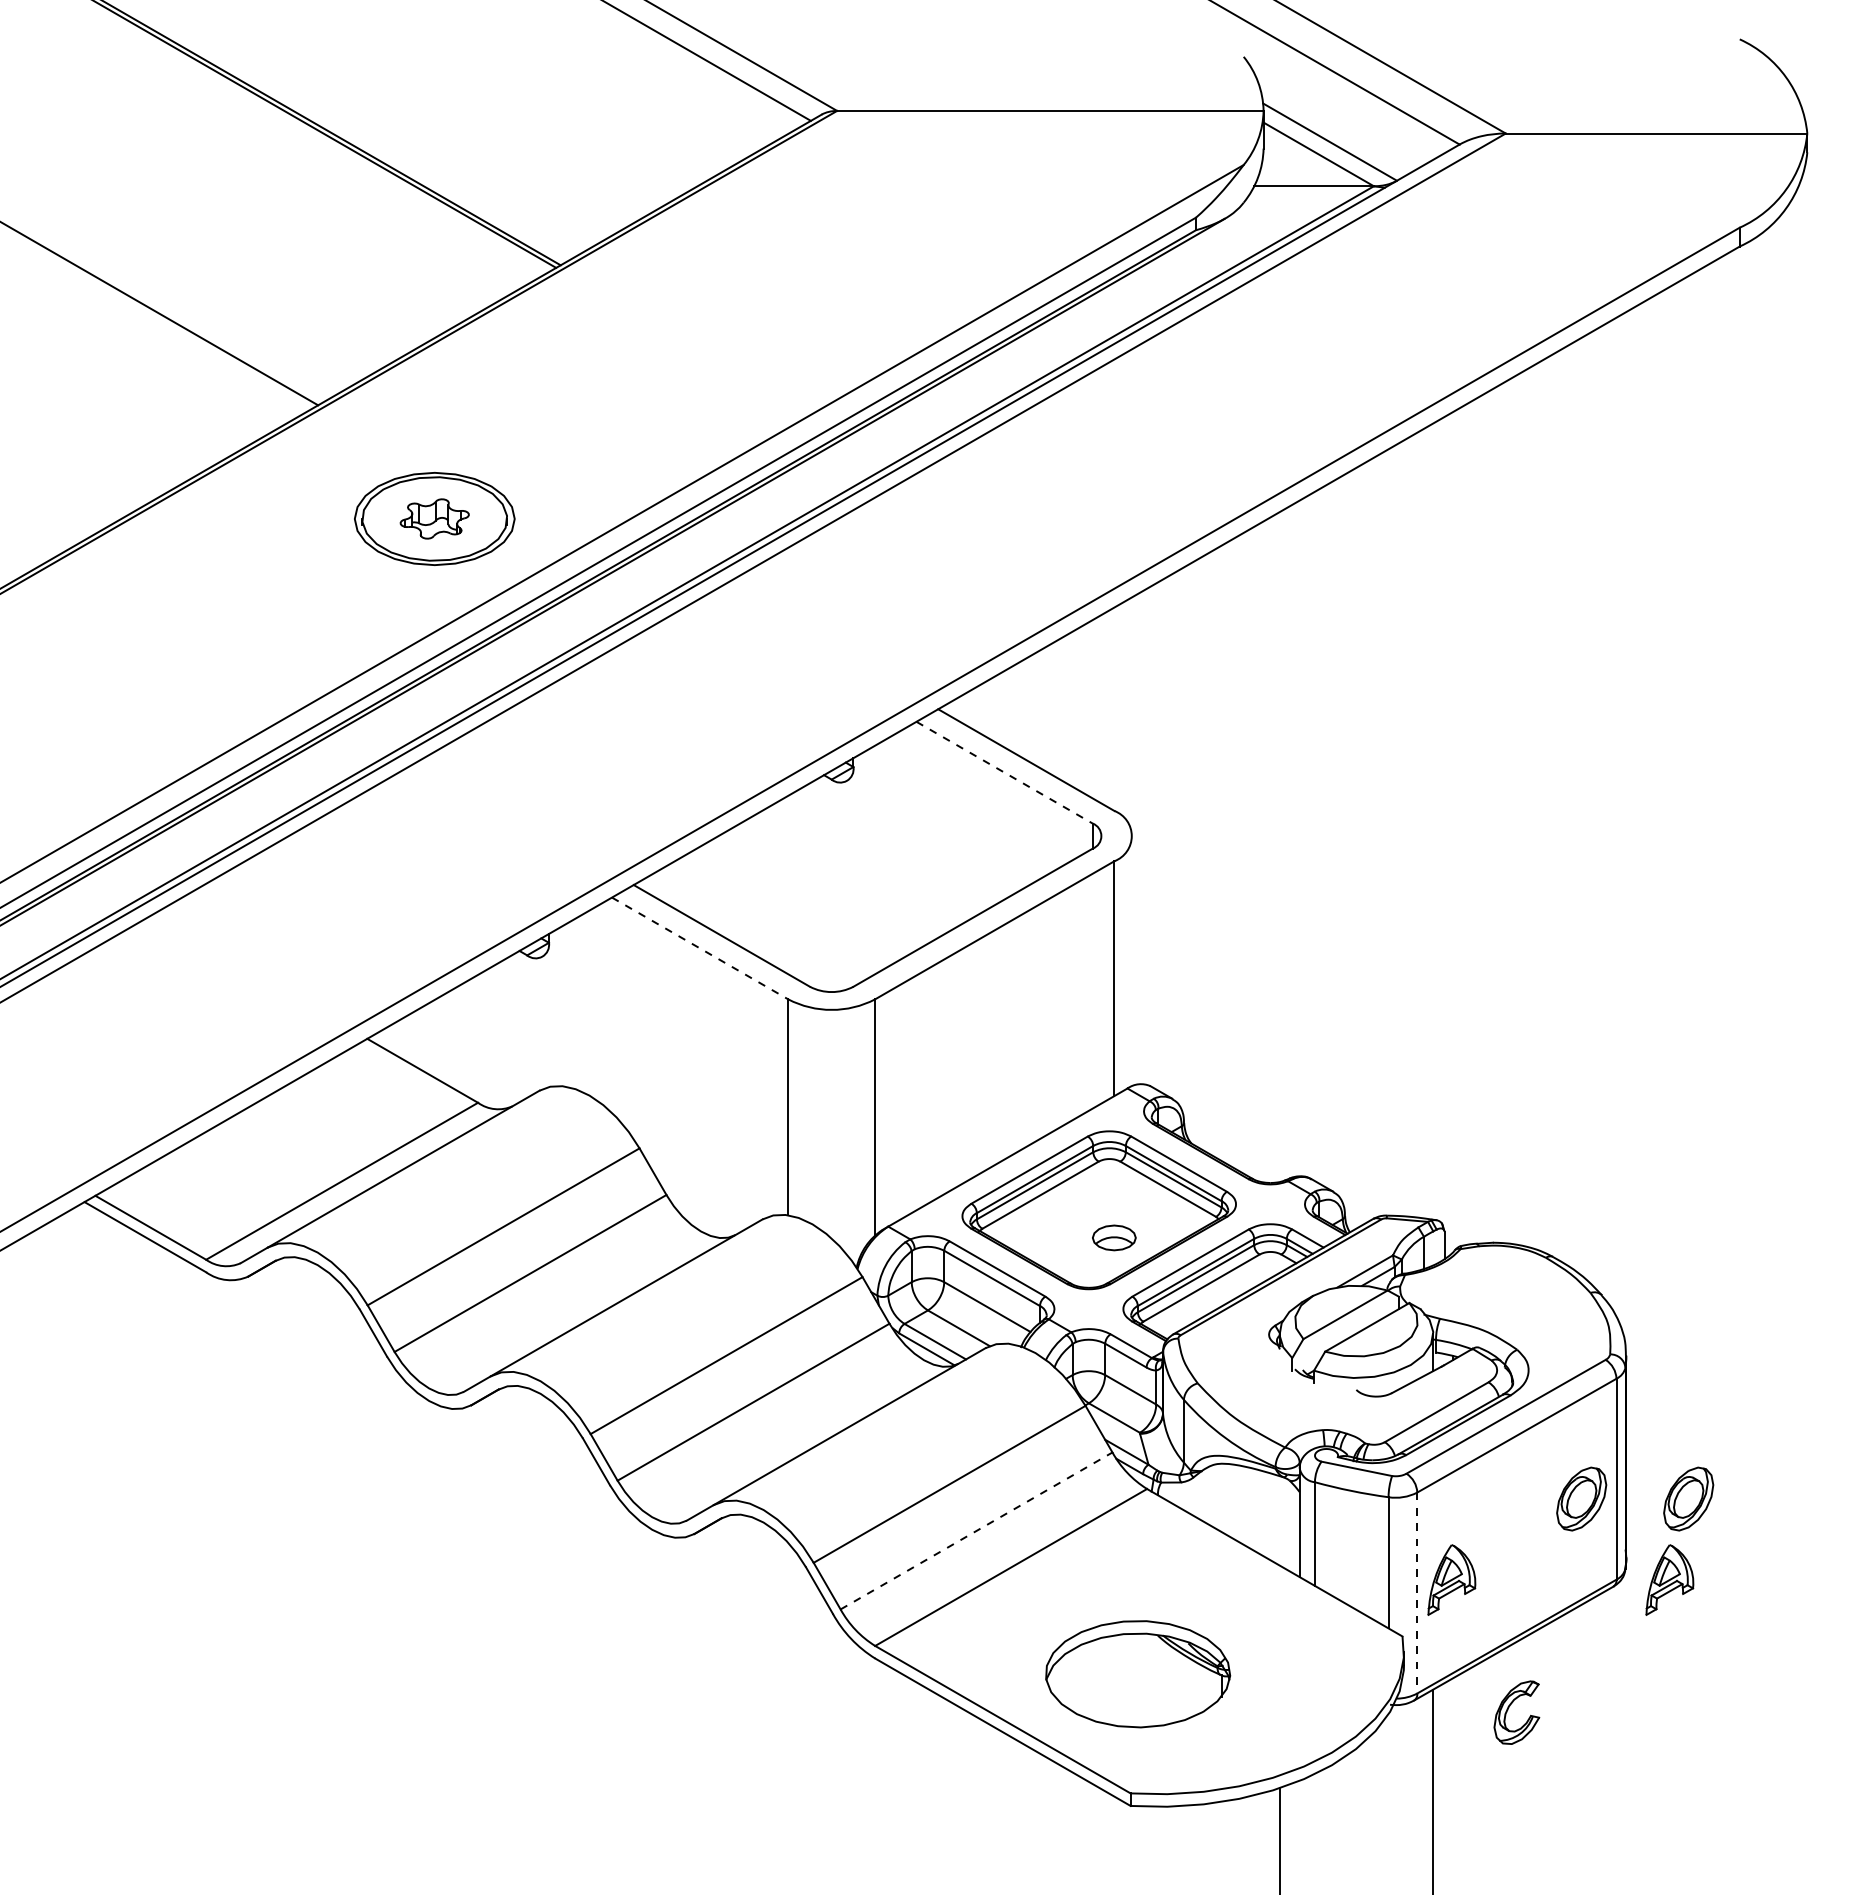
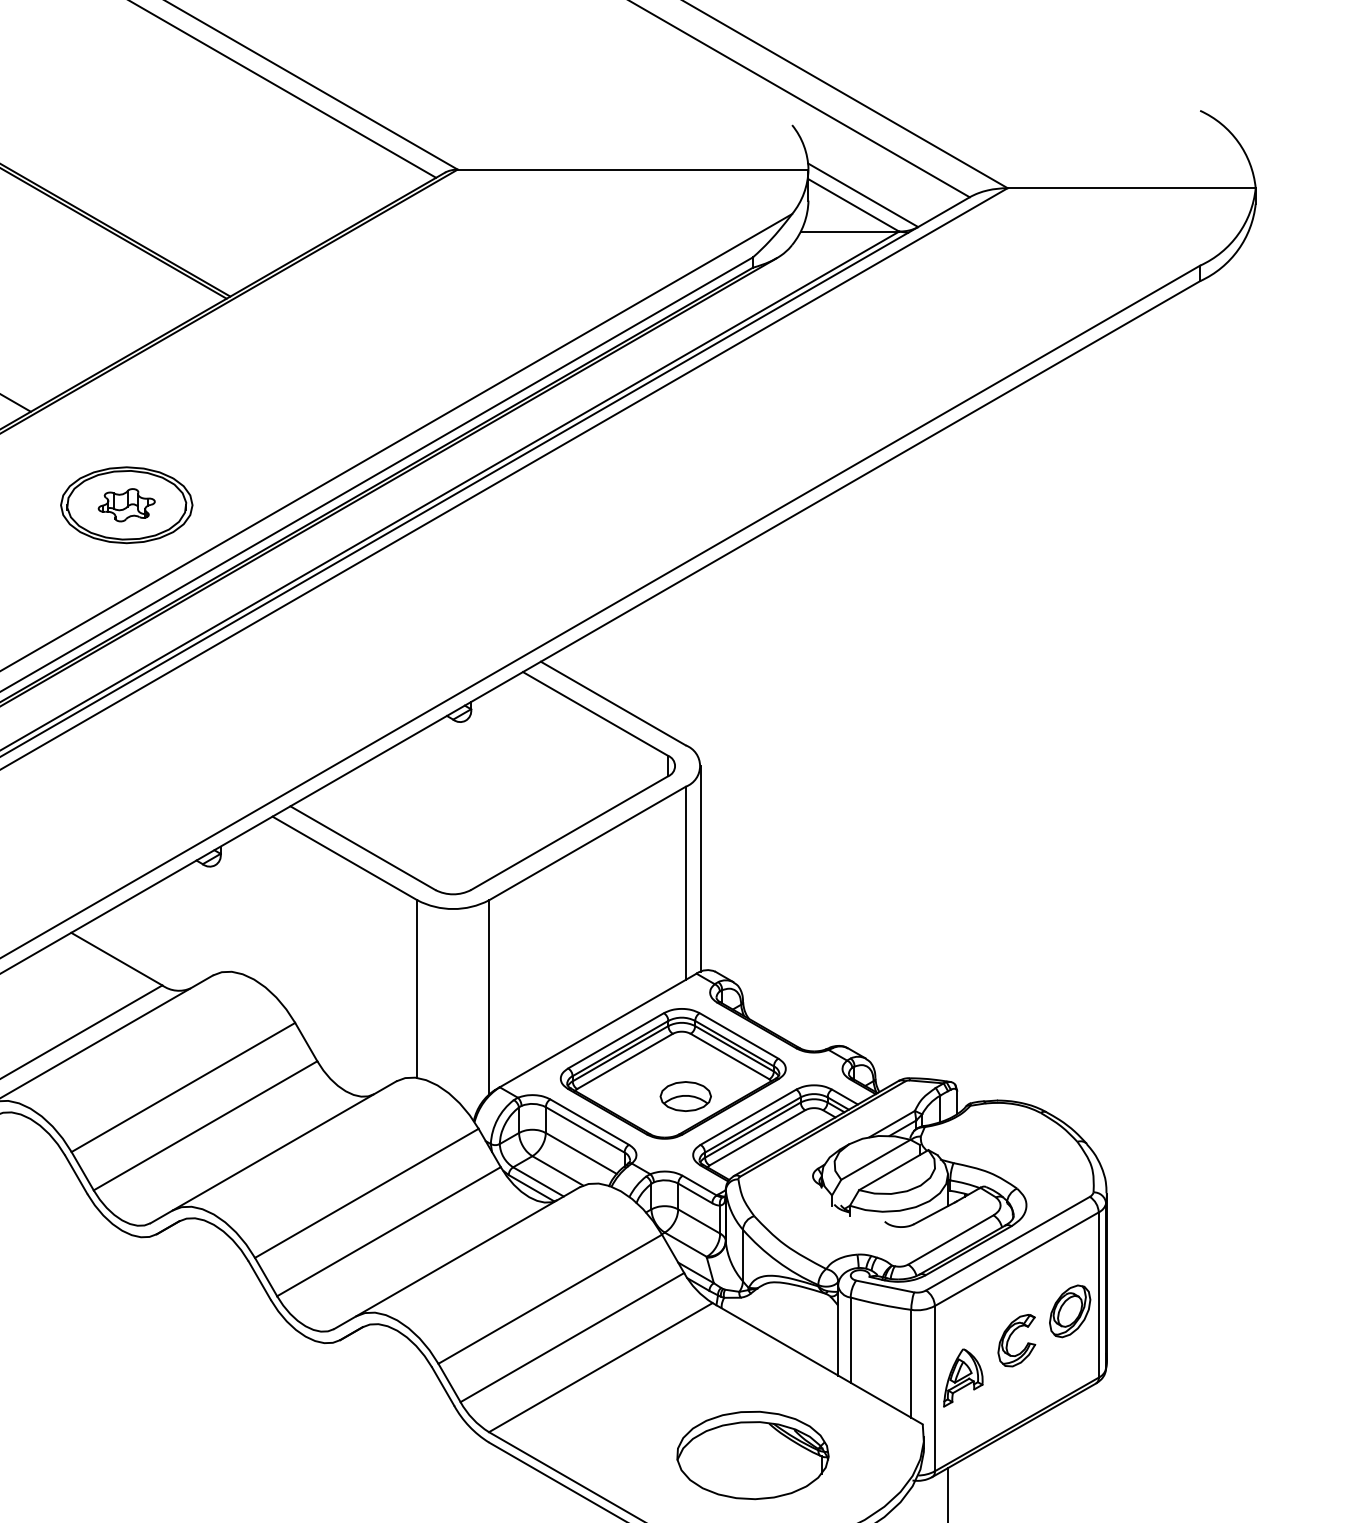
line: (1004, 772) -> (595, 713), dashed -> solid
line: (700, 948) -> (345, 858), dashed -> solid
line: (1132, 961) -> (700, 869), added
part: (1113, 1237) -> (685, 1096), size x1.43
part: (1688, 1498) -> (1157, 1310), removed
line: (976, 1530) -> (572, 1337), dashed -> solid
part: (1669, 1579) -> (1142, 1377), removed
line: (1417, 1593) -> (935, 1389), dashed -> solid
part: (1138, 1674) -> (753, 1455), moved
part: (1508, 1710) -> (1009, 1338), moved

